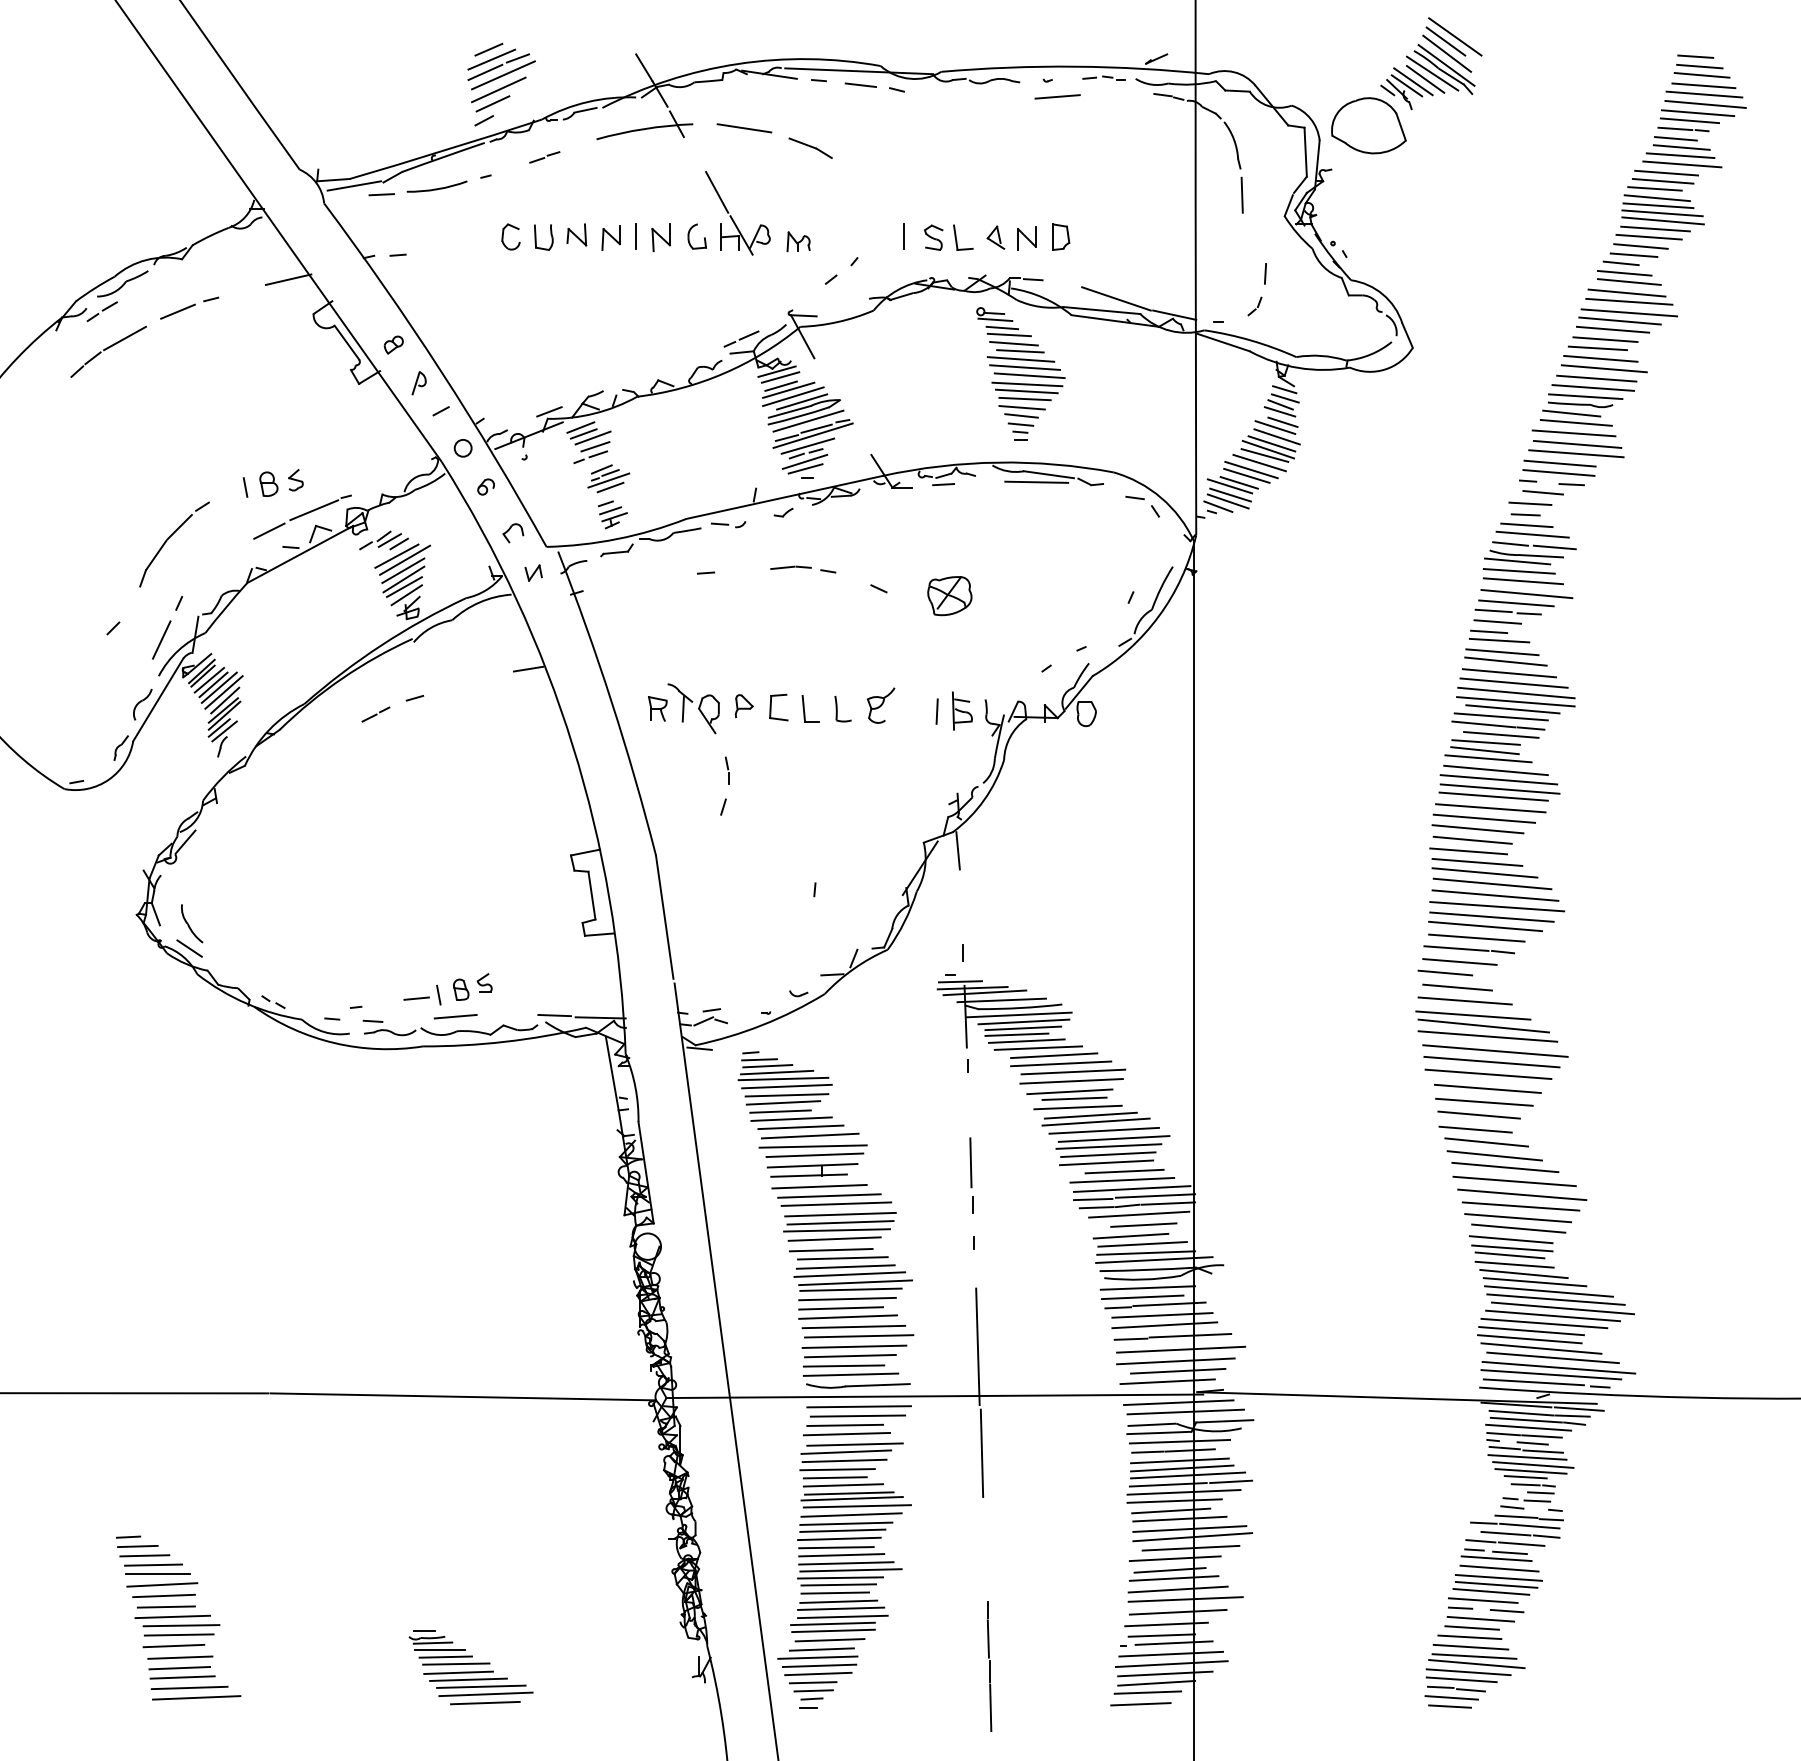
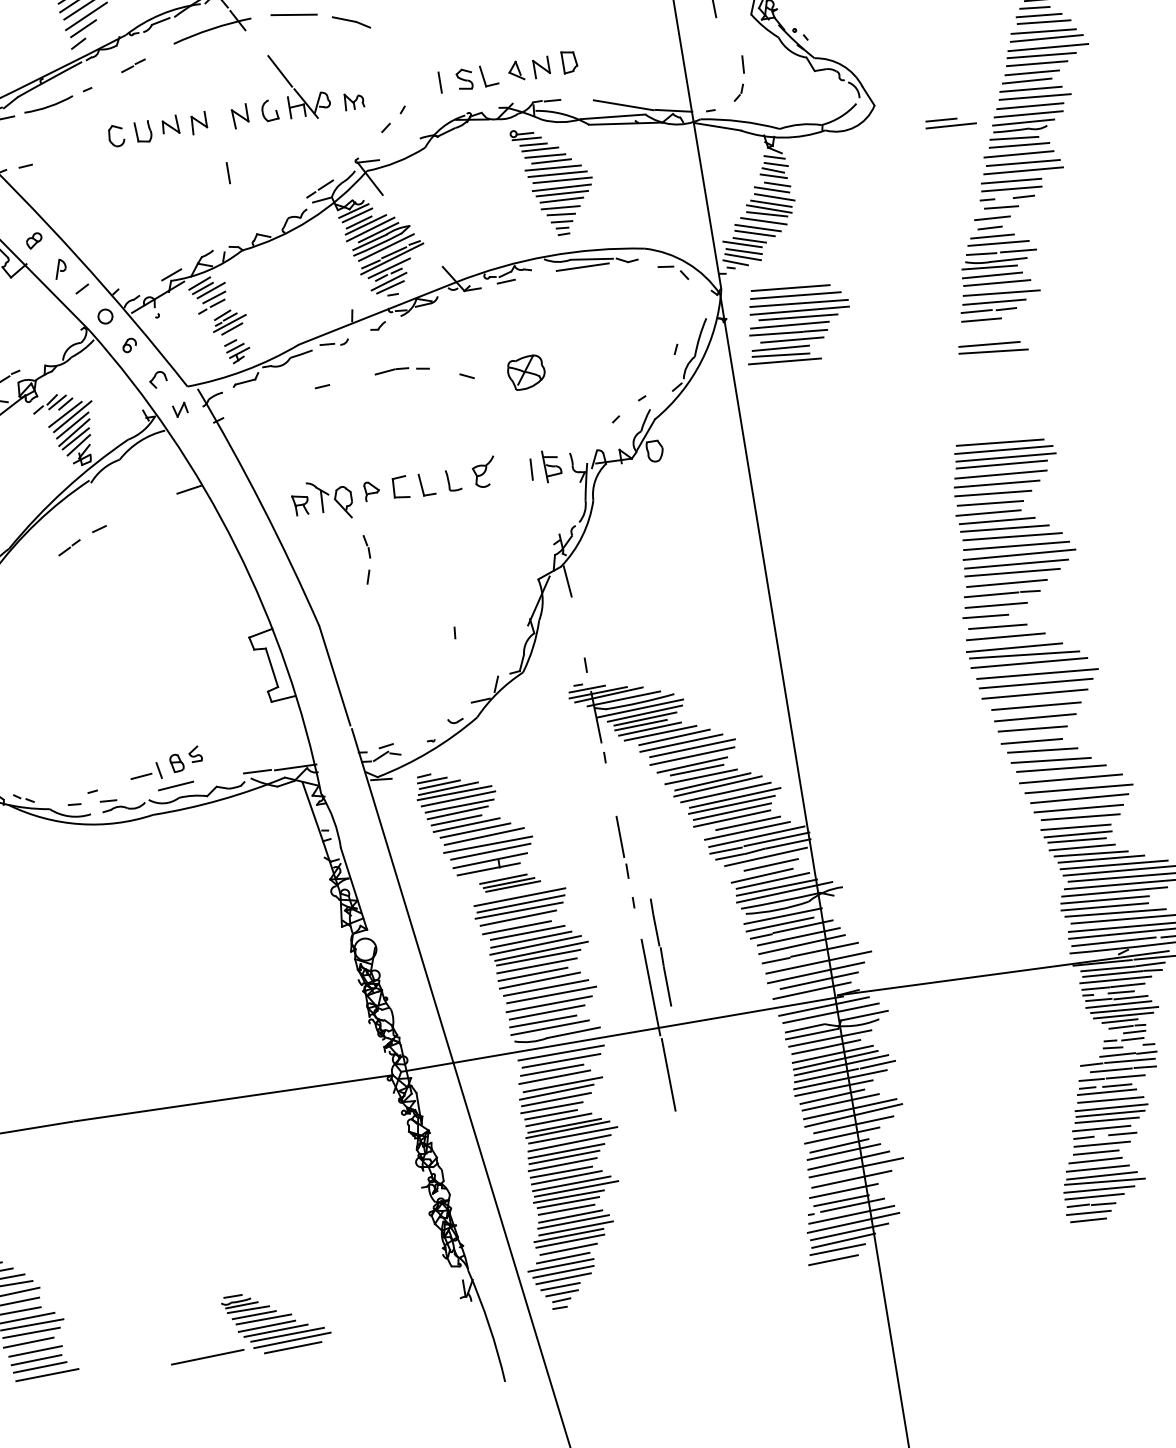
line: (635, 236) -> (227, 173), moved
part: (1499, 636) -> (950, 122), moved
part: (1509, 715) -> (796, 322), moved
part: (831, 1195) -> (509, 882), size x0.6
line: (989, 1666) -> (660, 952), moved
line: (196, 1697) -> (207, 1356), moved

